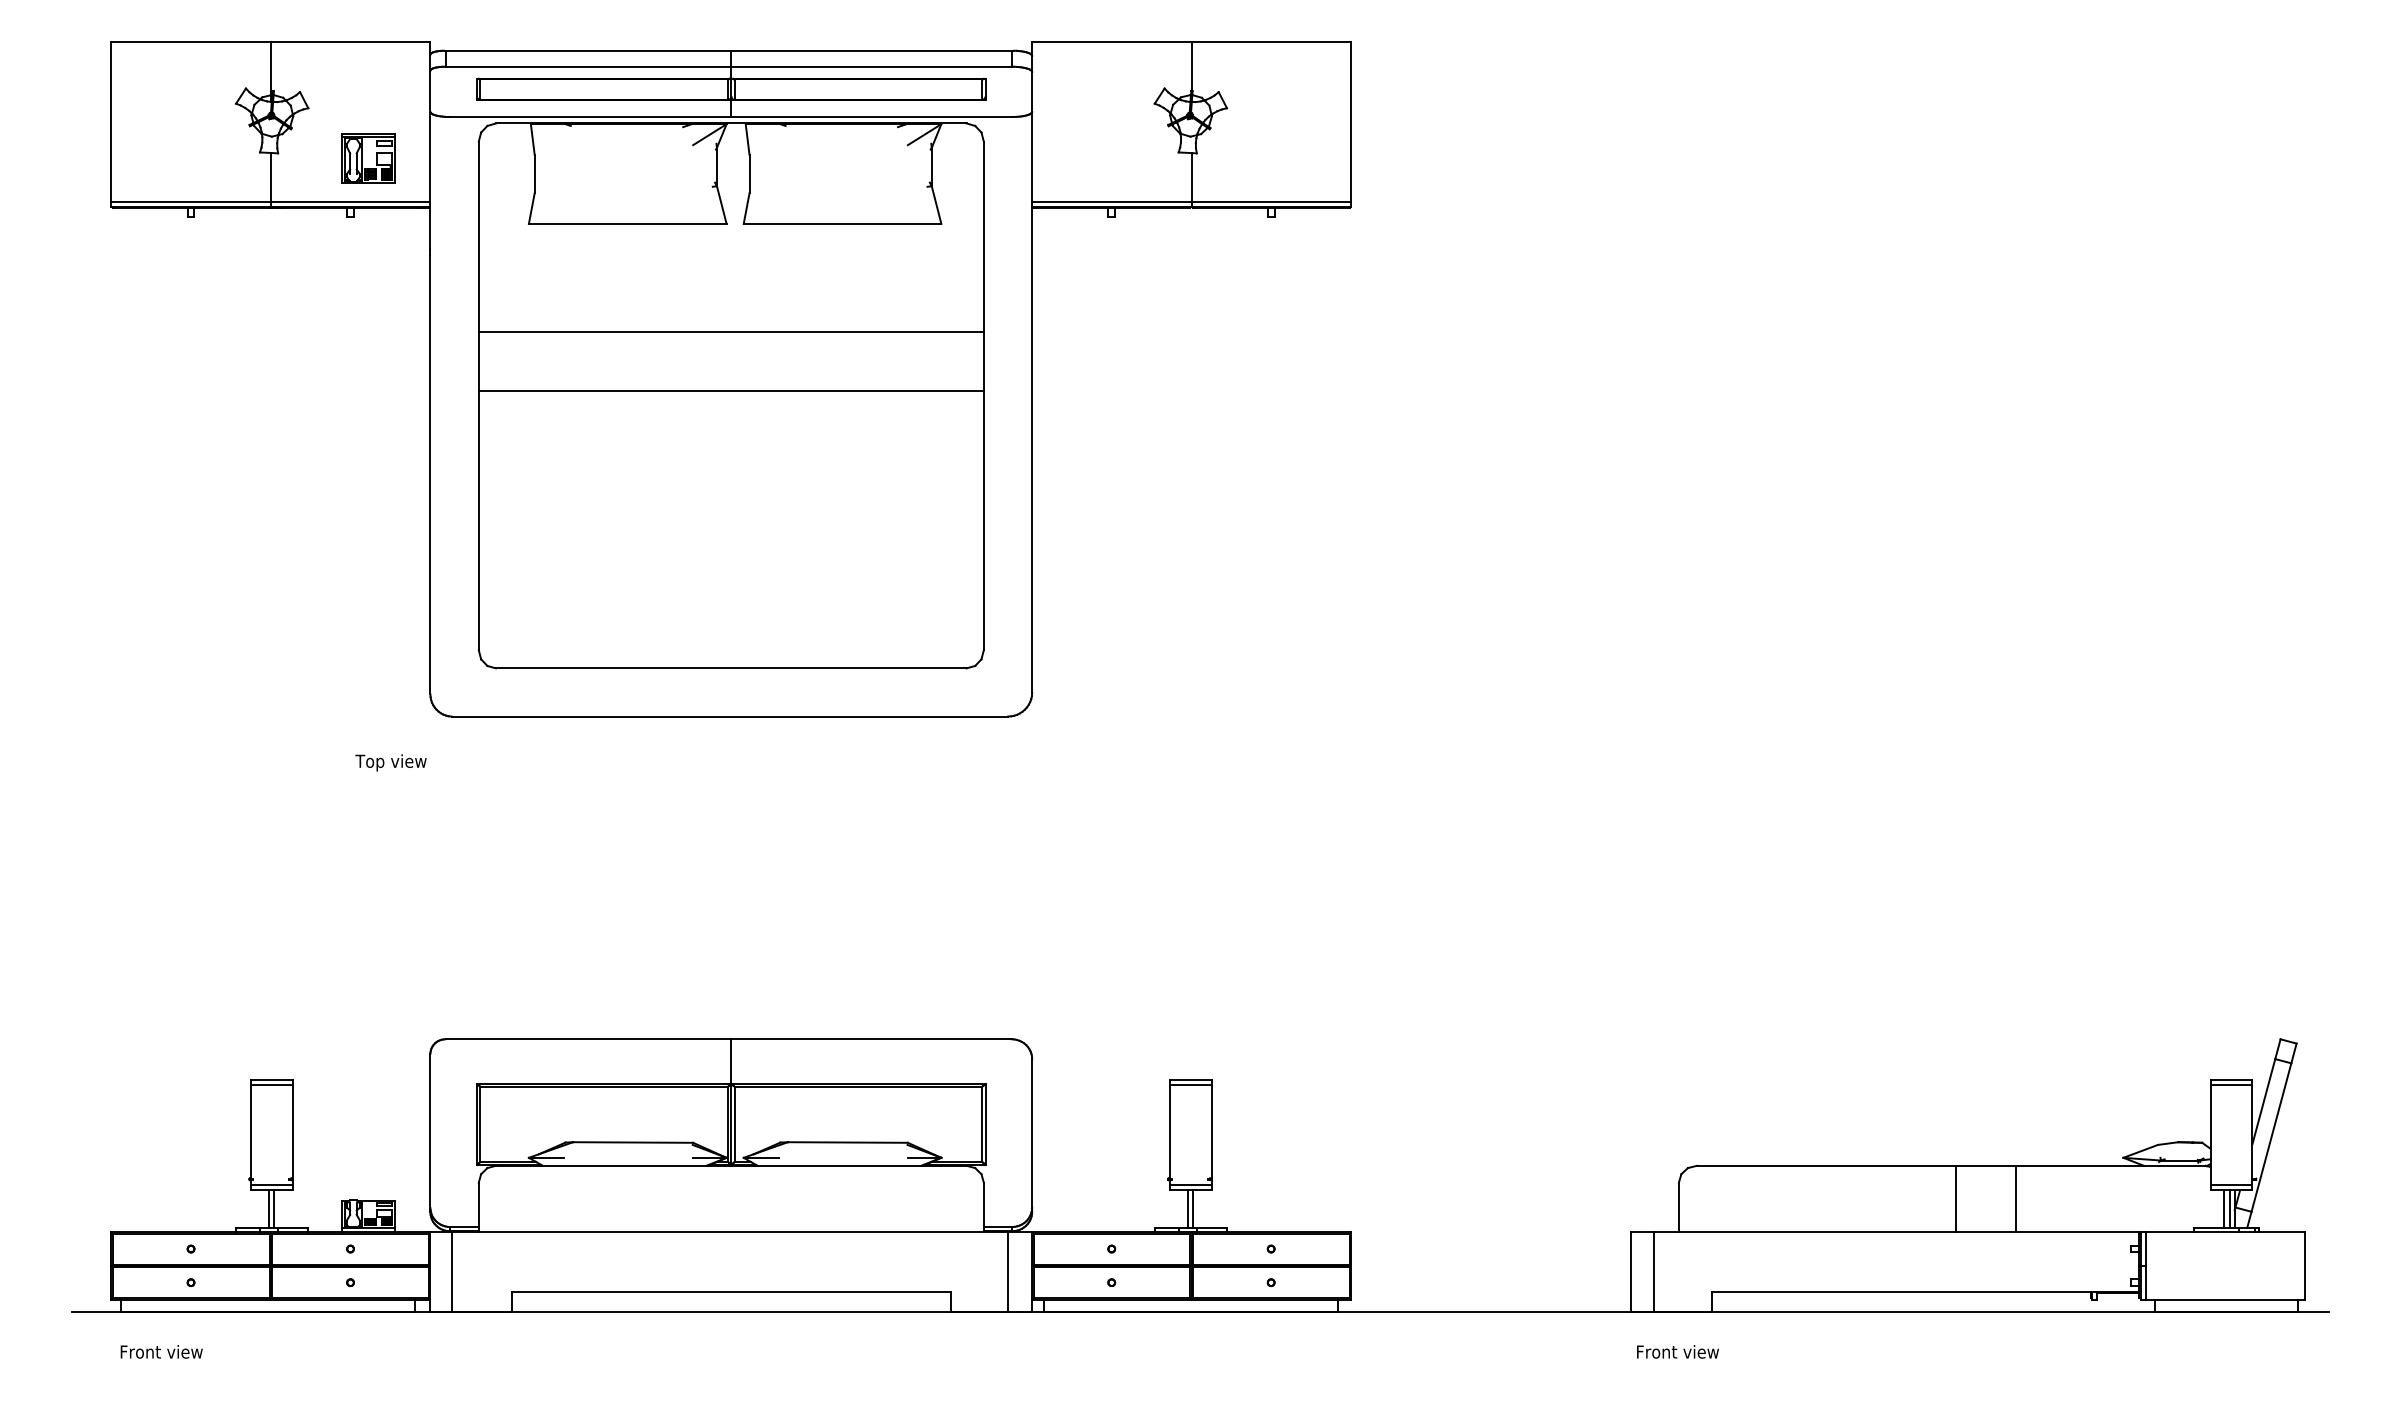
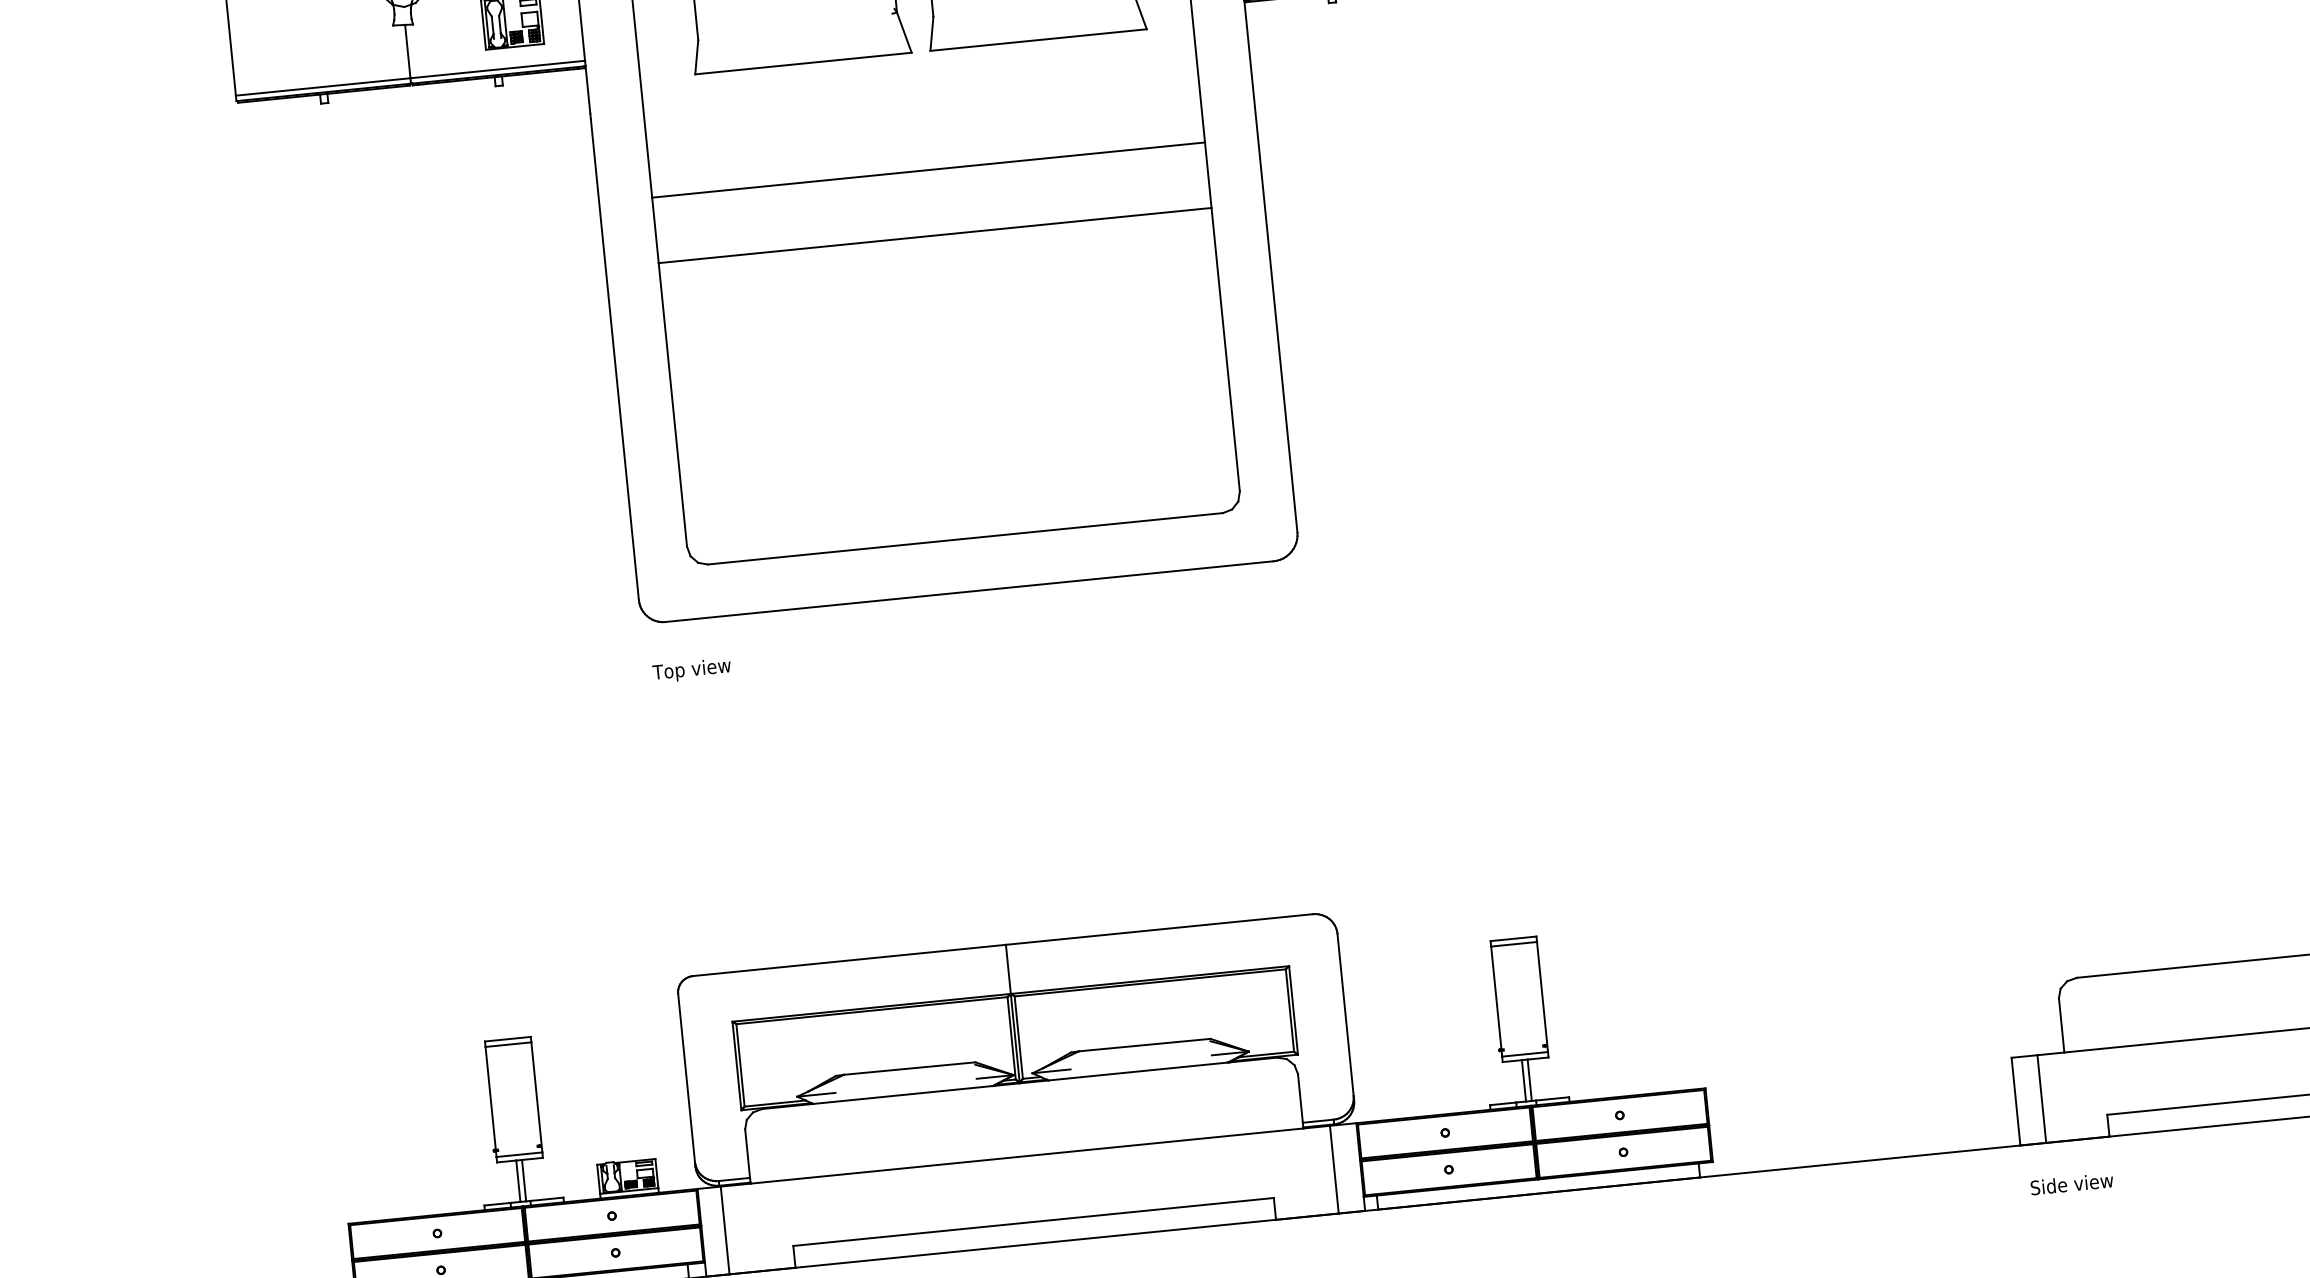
text: (390, 762) -> (691, 670), moved
text: (1677, 1351) -> (2075, 1183), Front view -> Side view

